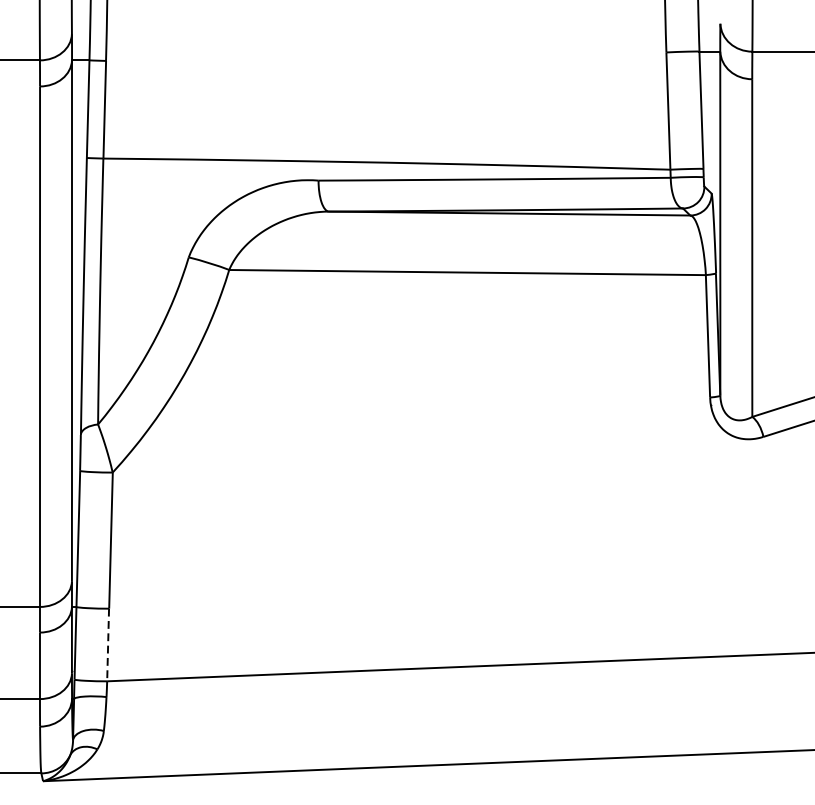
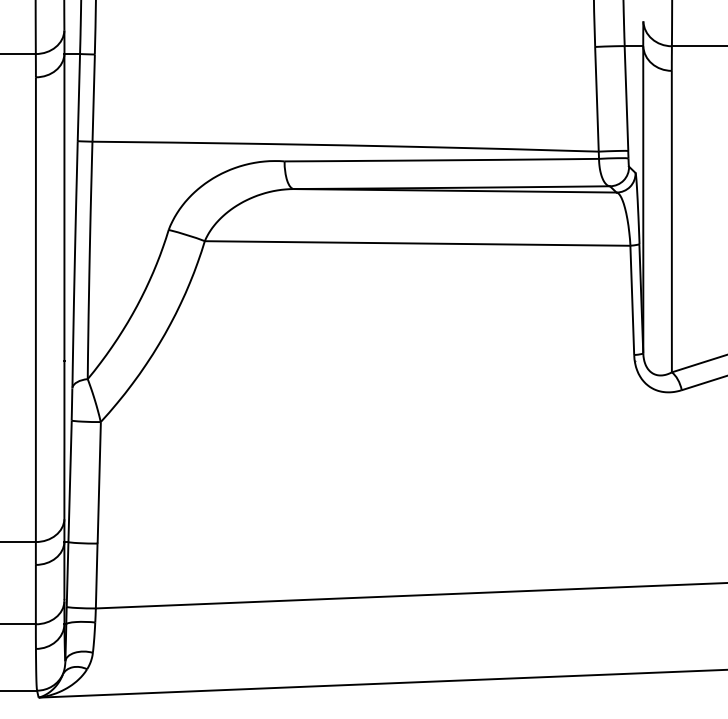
line: (107, 645) -> (96, 576), dashed -> solid

